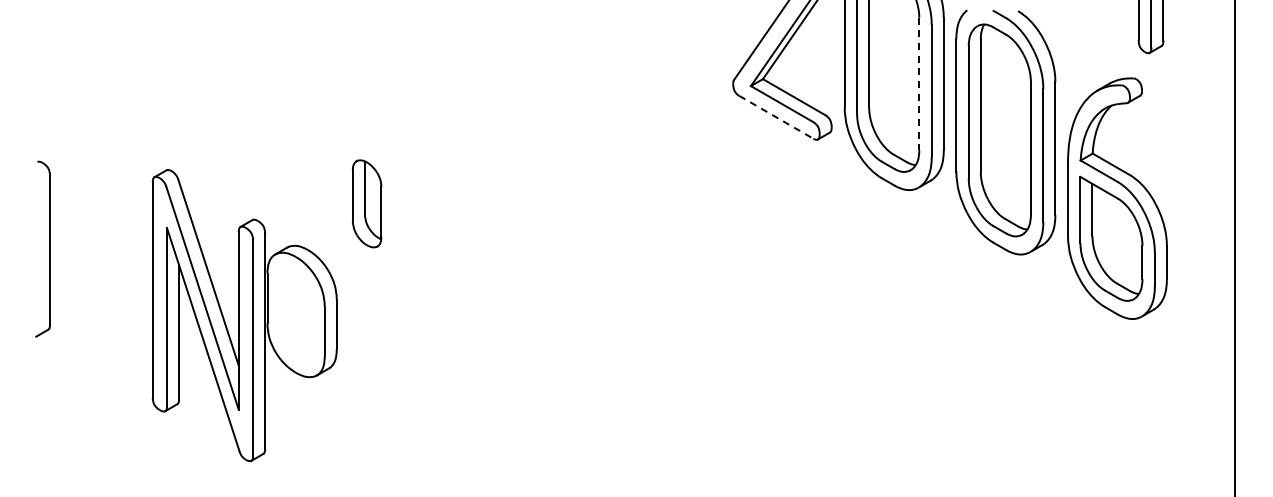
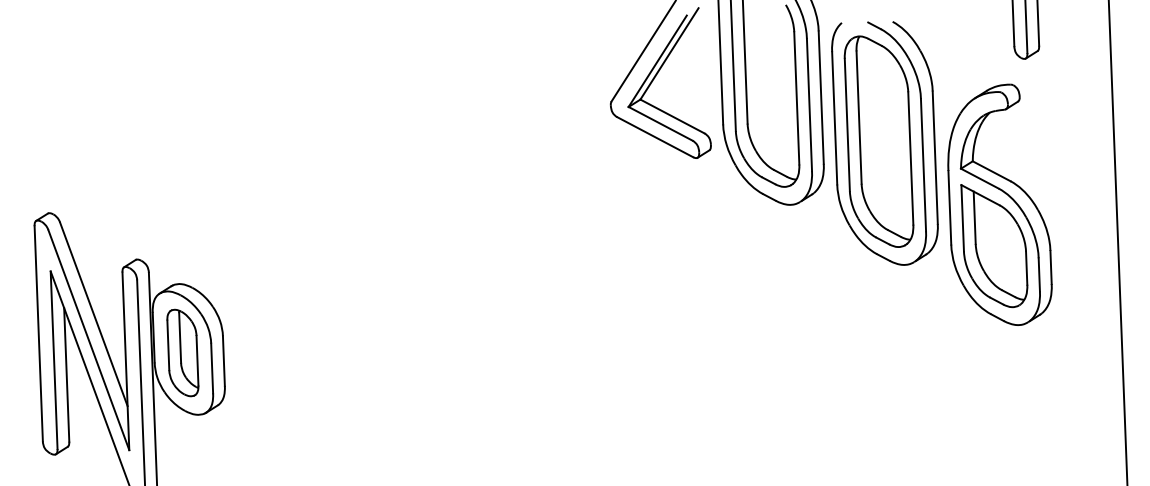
line: (919, 84) -> (797, 98), dashed -> solid
line: (776, 117) -> (655, 137), dashed -> solid
part: (366, 203) -> (182, 352), moved

